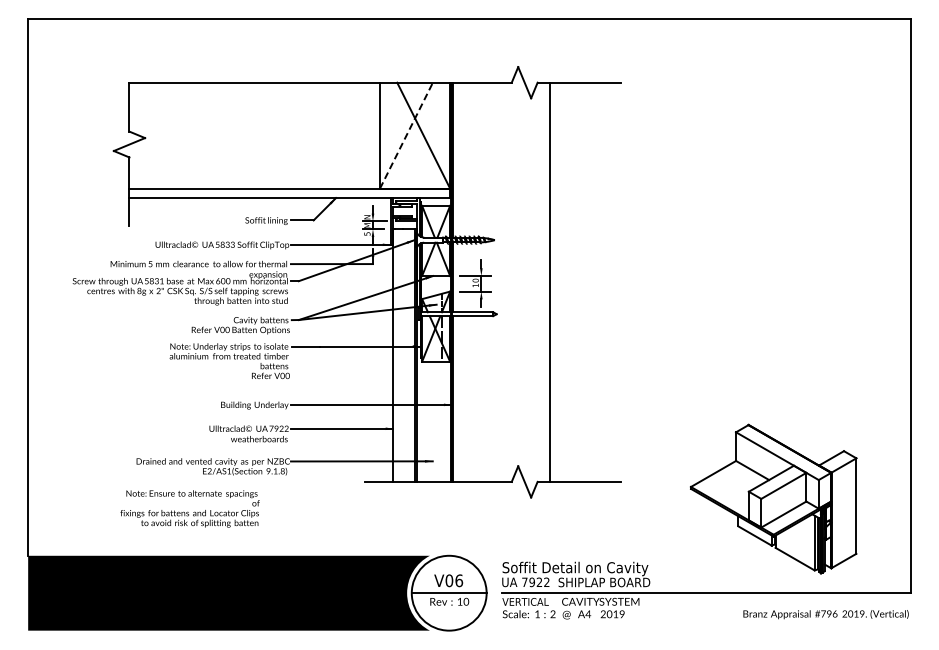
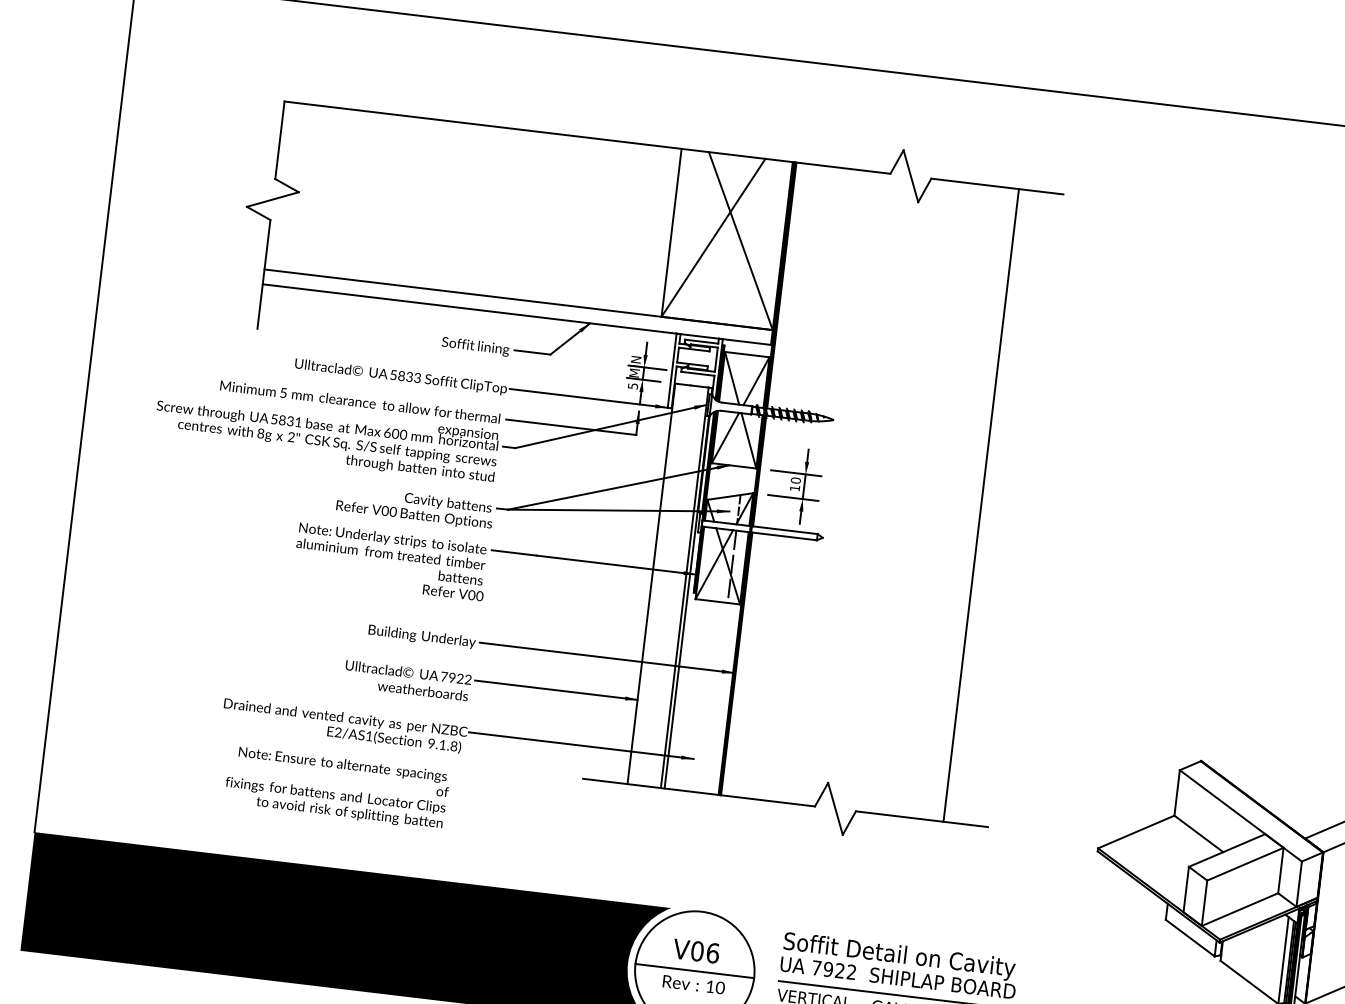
line: (406, 135) -> (713, 237), dashed -> solid
line: (549, 281) -> (980, 504), moved
text: (189, 508) -> (336, 787), moved

